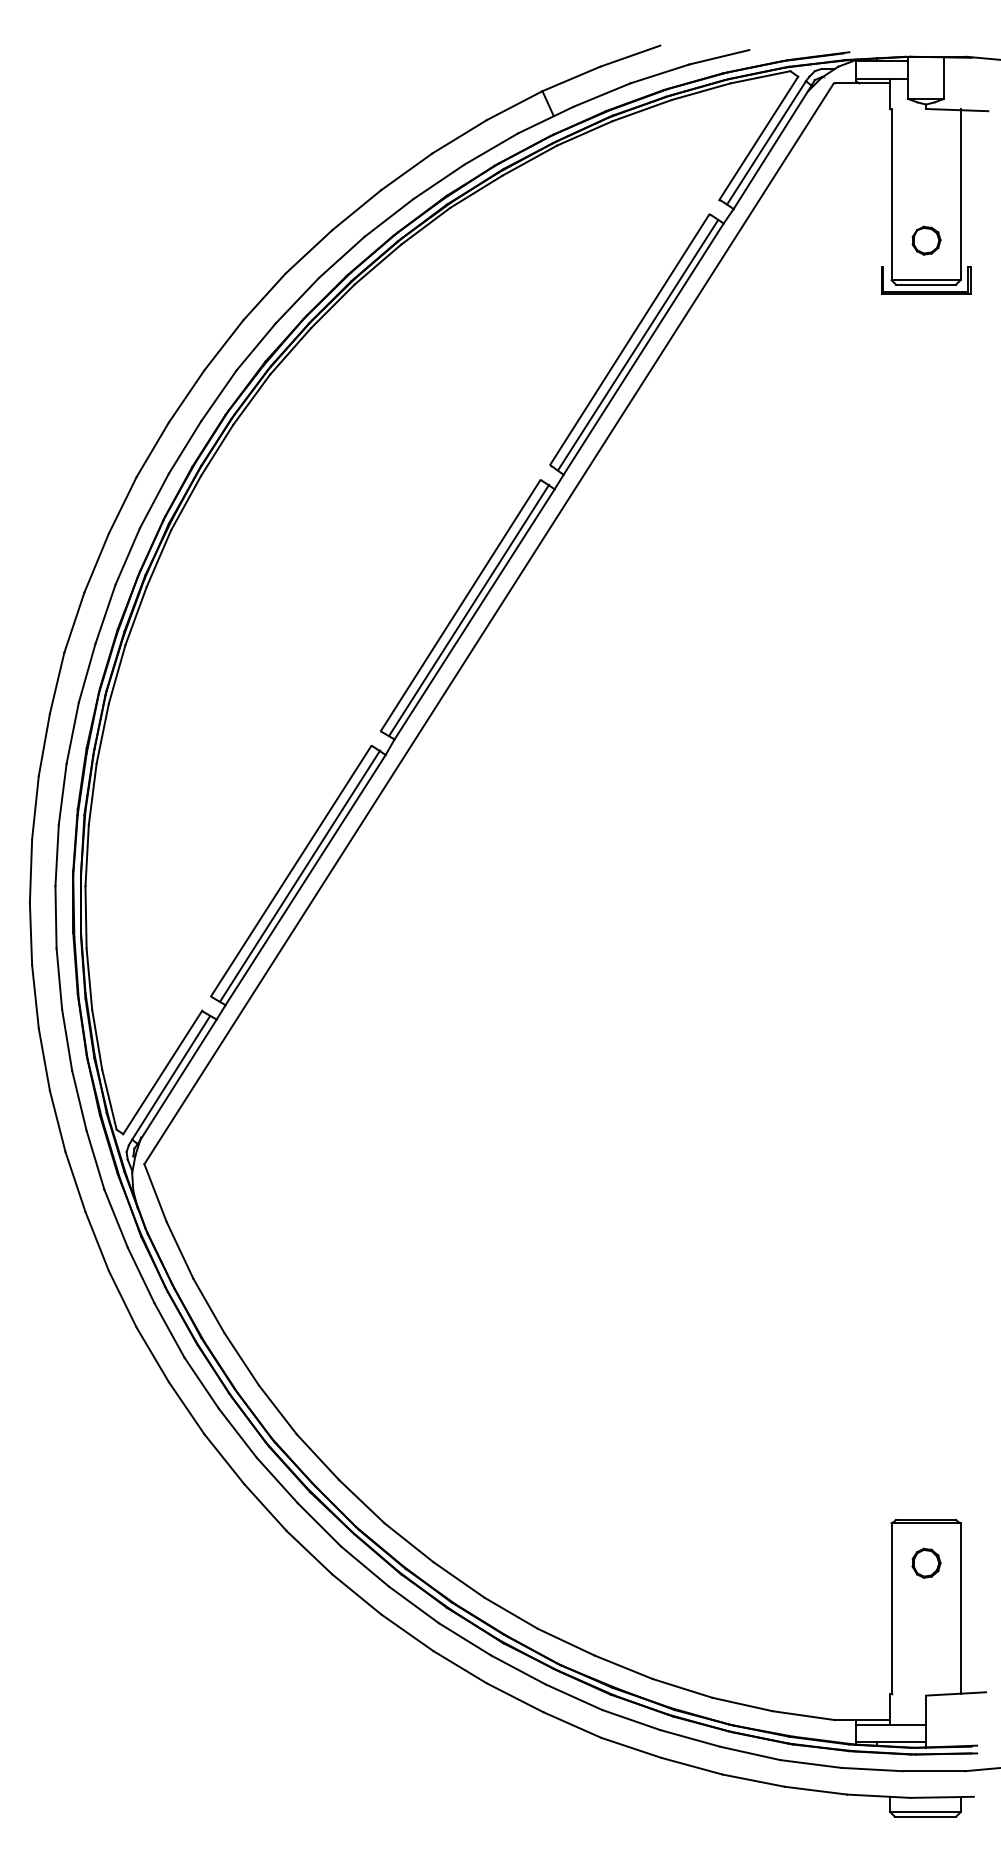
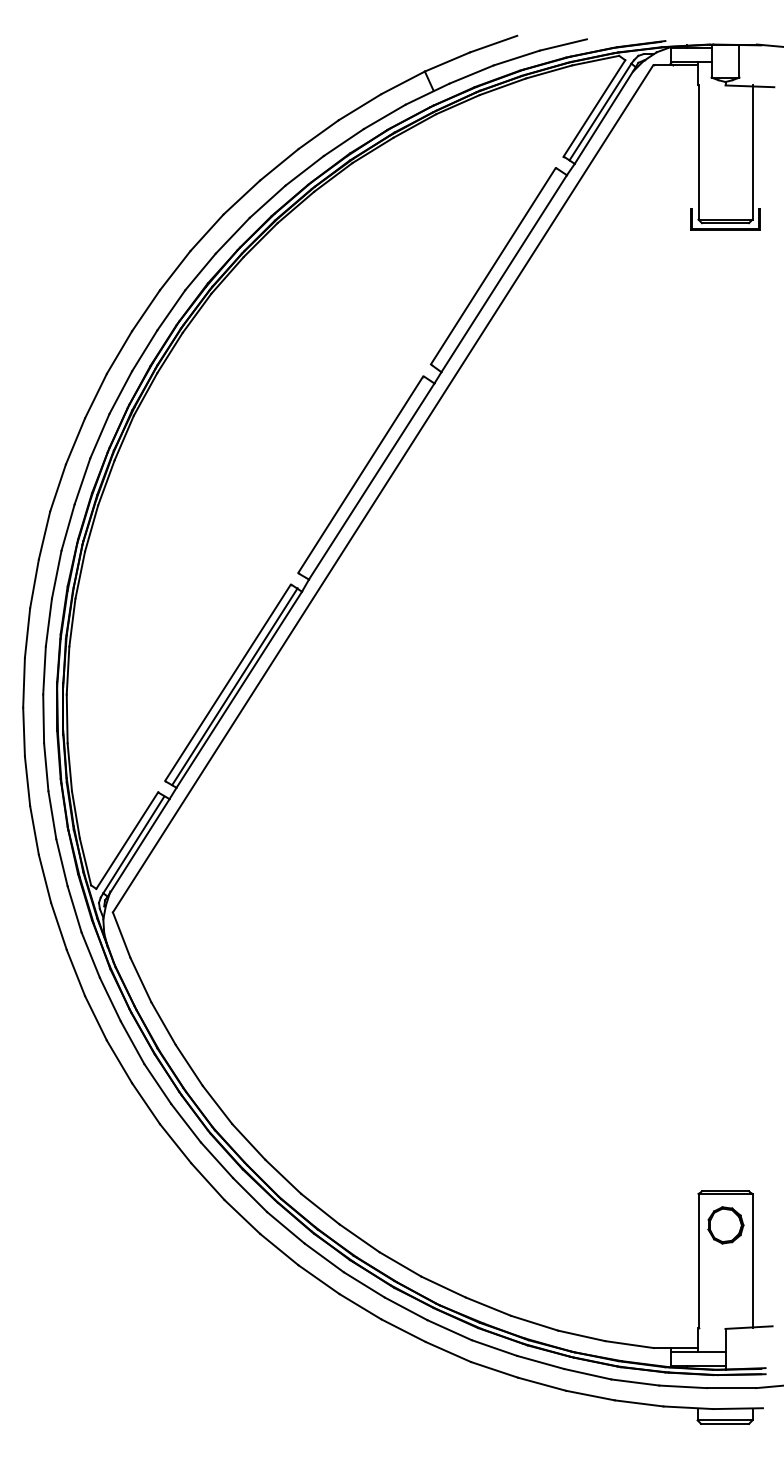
part: (926, 240) -> (725, 188), removed
line: (638, 345) -> (500, 270), removed
line: (469, 610) -> (367, 478), removed
part: (926, 1562) -> (725, 1224), size x1.6

